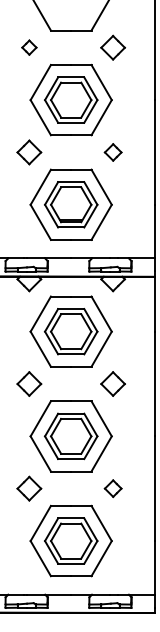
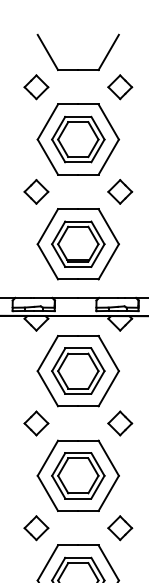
part: (29, 47) -> (36, 86), size x1.67
part: (113, 152) -> (120, 191), size x1.43
part: (113, 488) -> (120, 527), size x1.43

